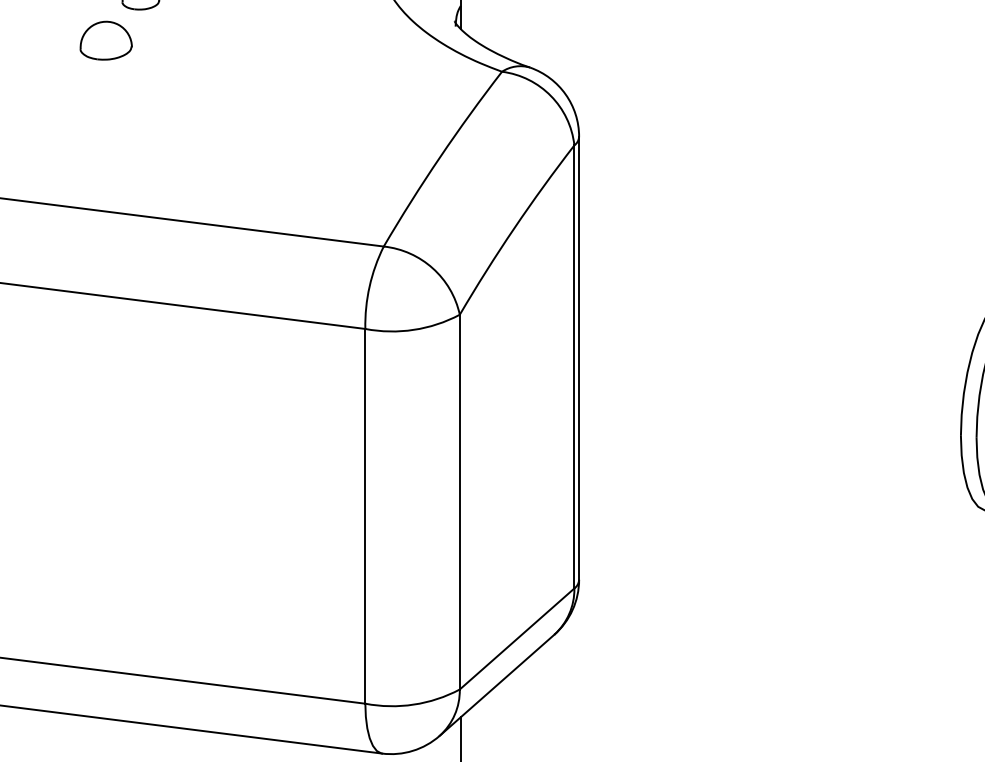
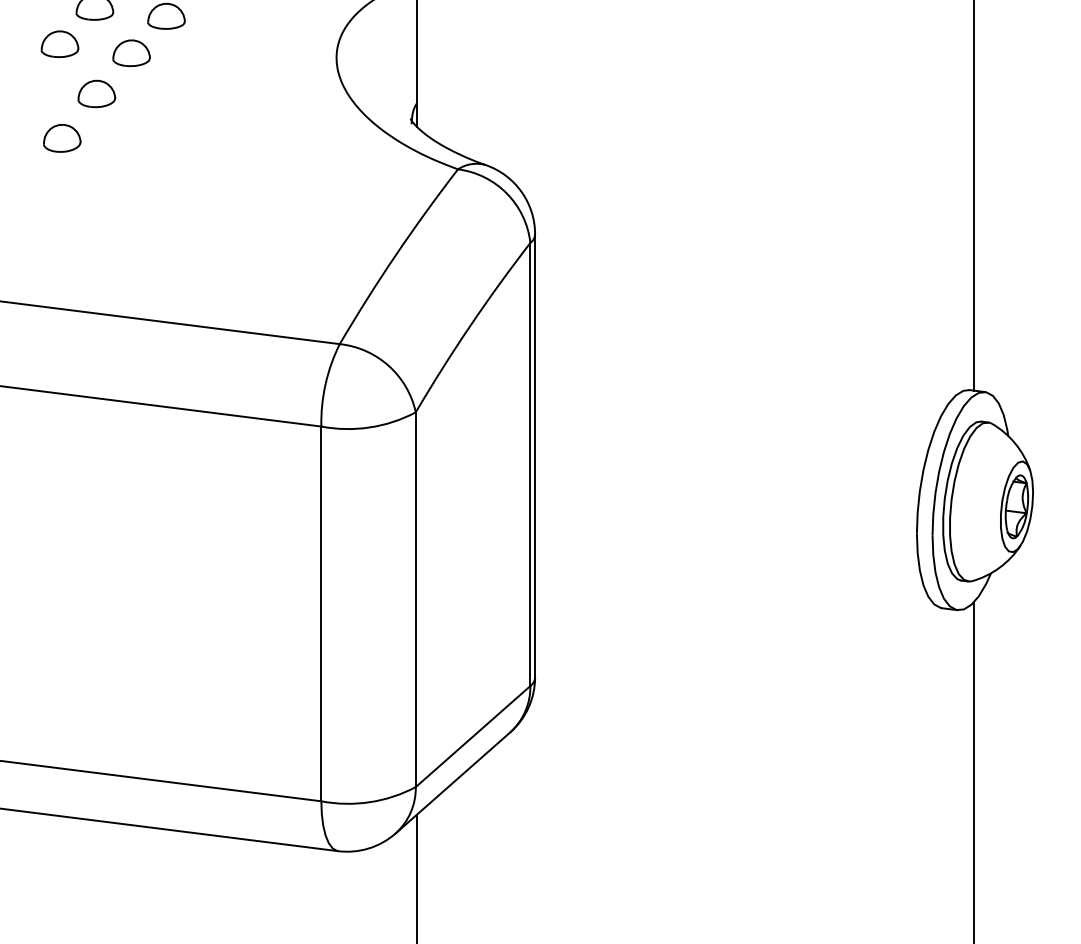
part: (106, 40) -> (62, 138), size x0.71

